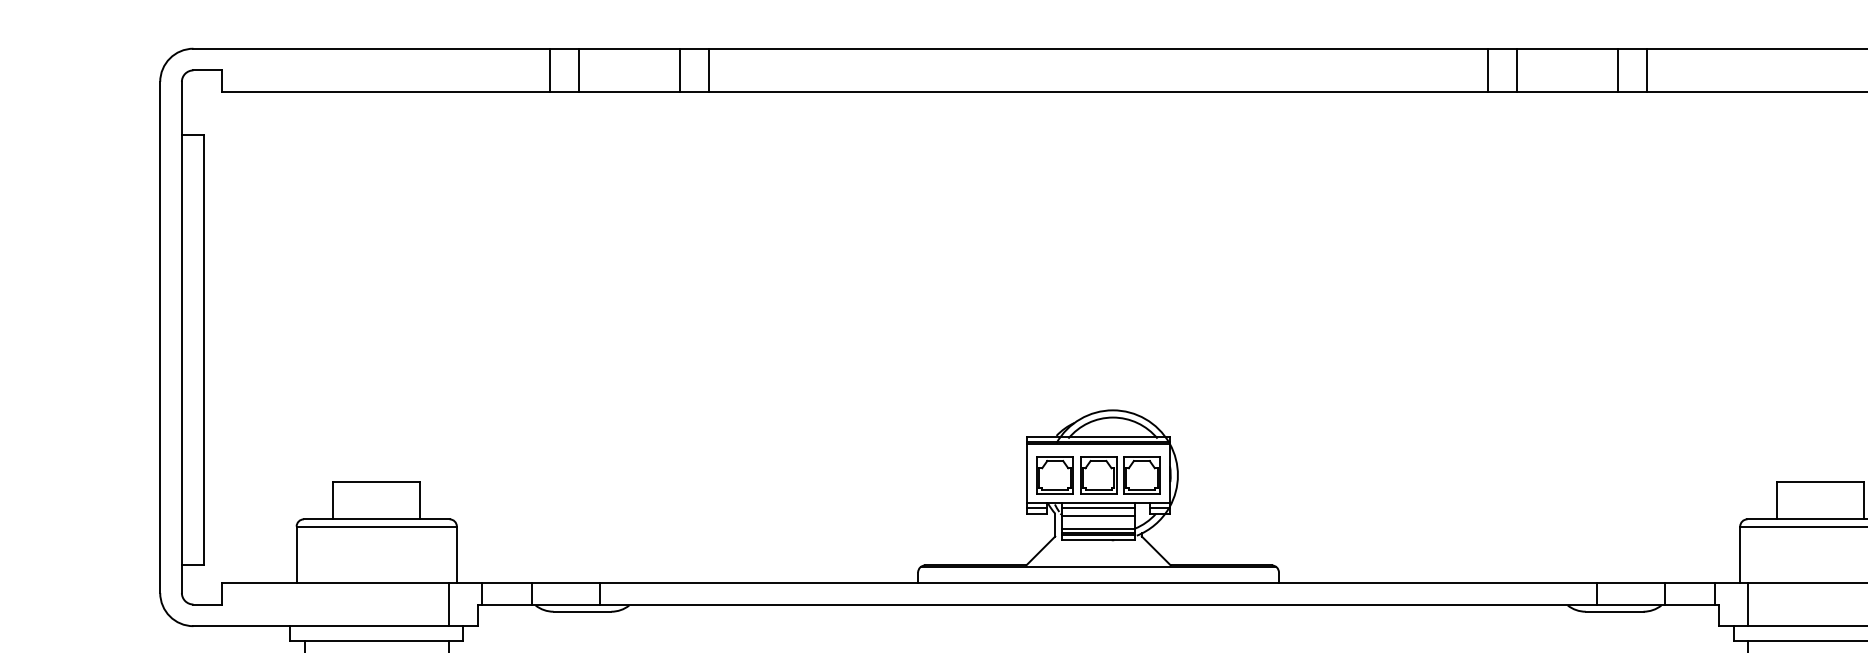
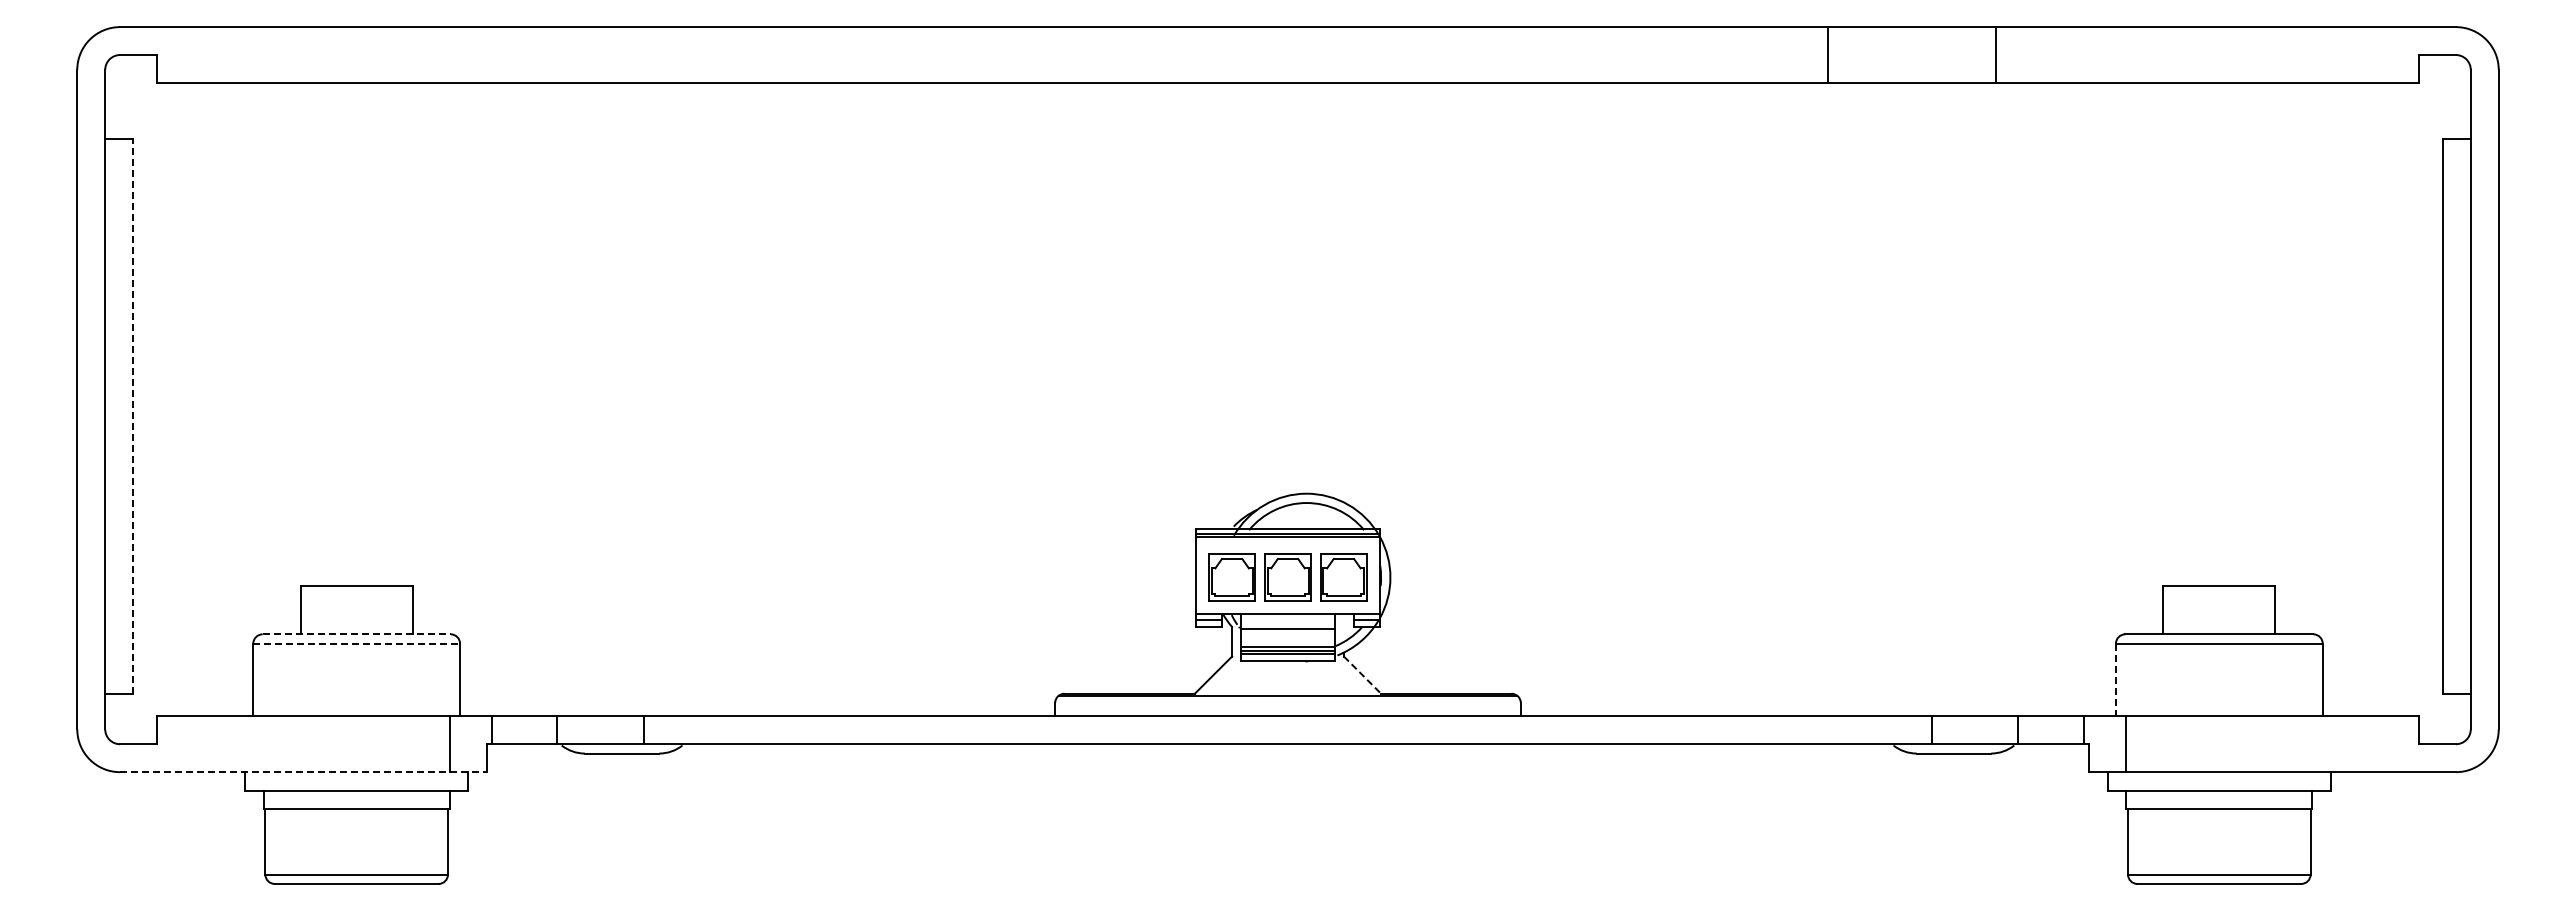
line: (550, 69) -> (580, 54), removed
line: (578, 69) -> (617, 54), removed
line: (679, 69) -> (747, 54), removed
line: (709, 69) -> (785, 54), removed
line: (1487, 69) -> (1790, 54), removed
line: (1618, 69) -> (1958, 54), removed
line: (203, 349) -> (133, 415), solid -> dashed
line: (1098, 508) -> (1287, 620), removed
line: (377, 519) -> (357, 634), solid -> dashed
line: (377, 526) -> (357, 643), solid -> dashed
line: (1156, 551) -> (1362, 675), solid -> dashed
line: (1739, 555) -> (2115, 680), solid -> dashed
line: (336, 626) -> (304, 772), solid -> dashed

